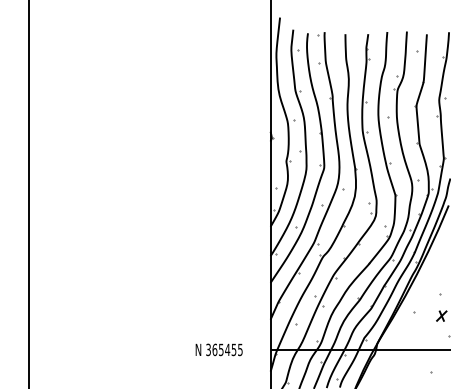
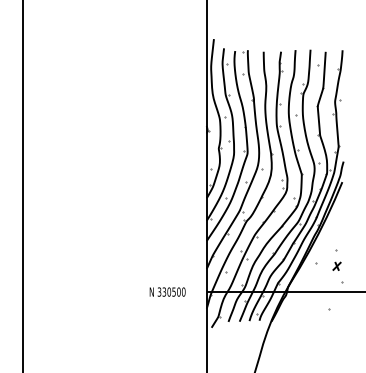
text: (226, 349) -> (173, 291), 365455 -> 330500

